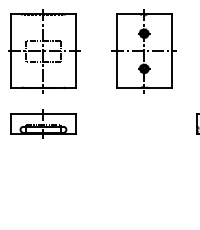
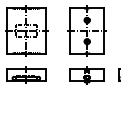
part: (143, 124) -> (86, 75), added

